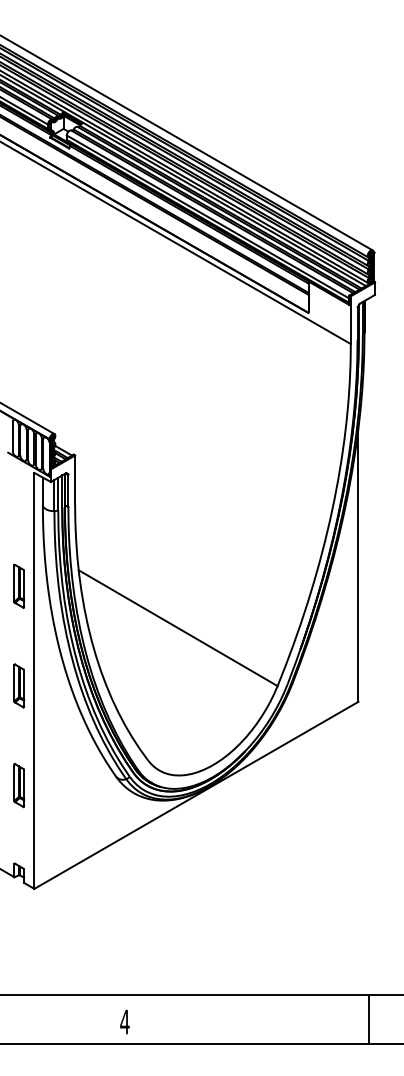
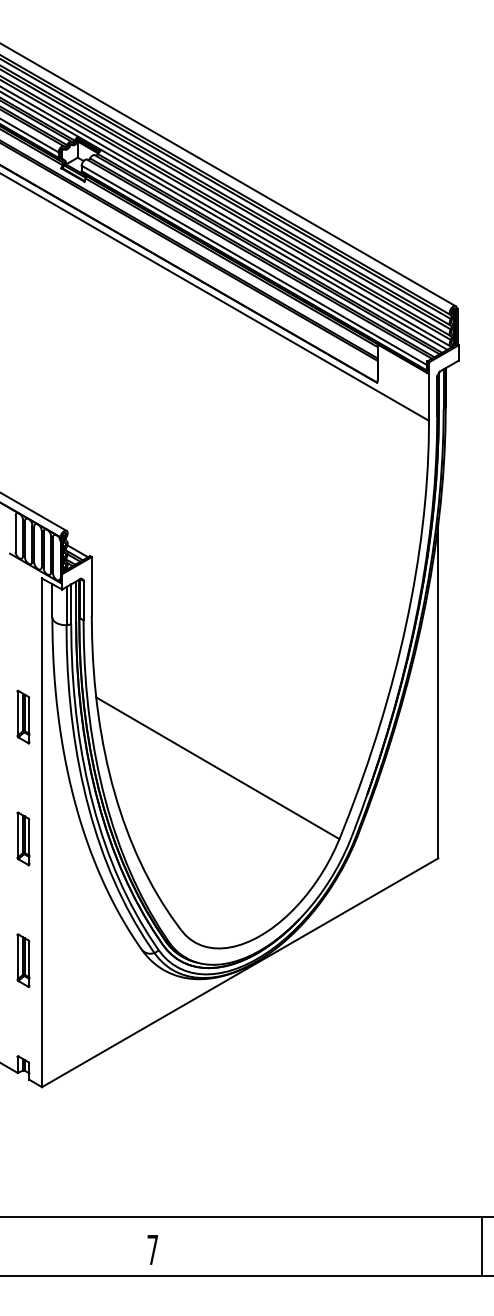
line: (368, 1018) -> (481, 1245), moved
text: (124, 1021) -> (152, 1249), 4 -> 7

